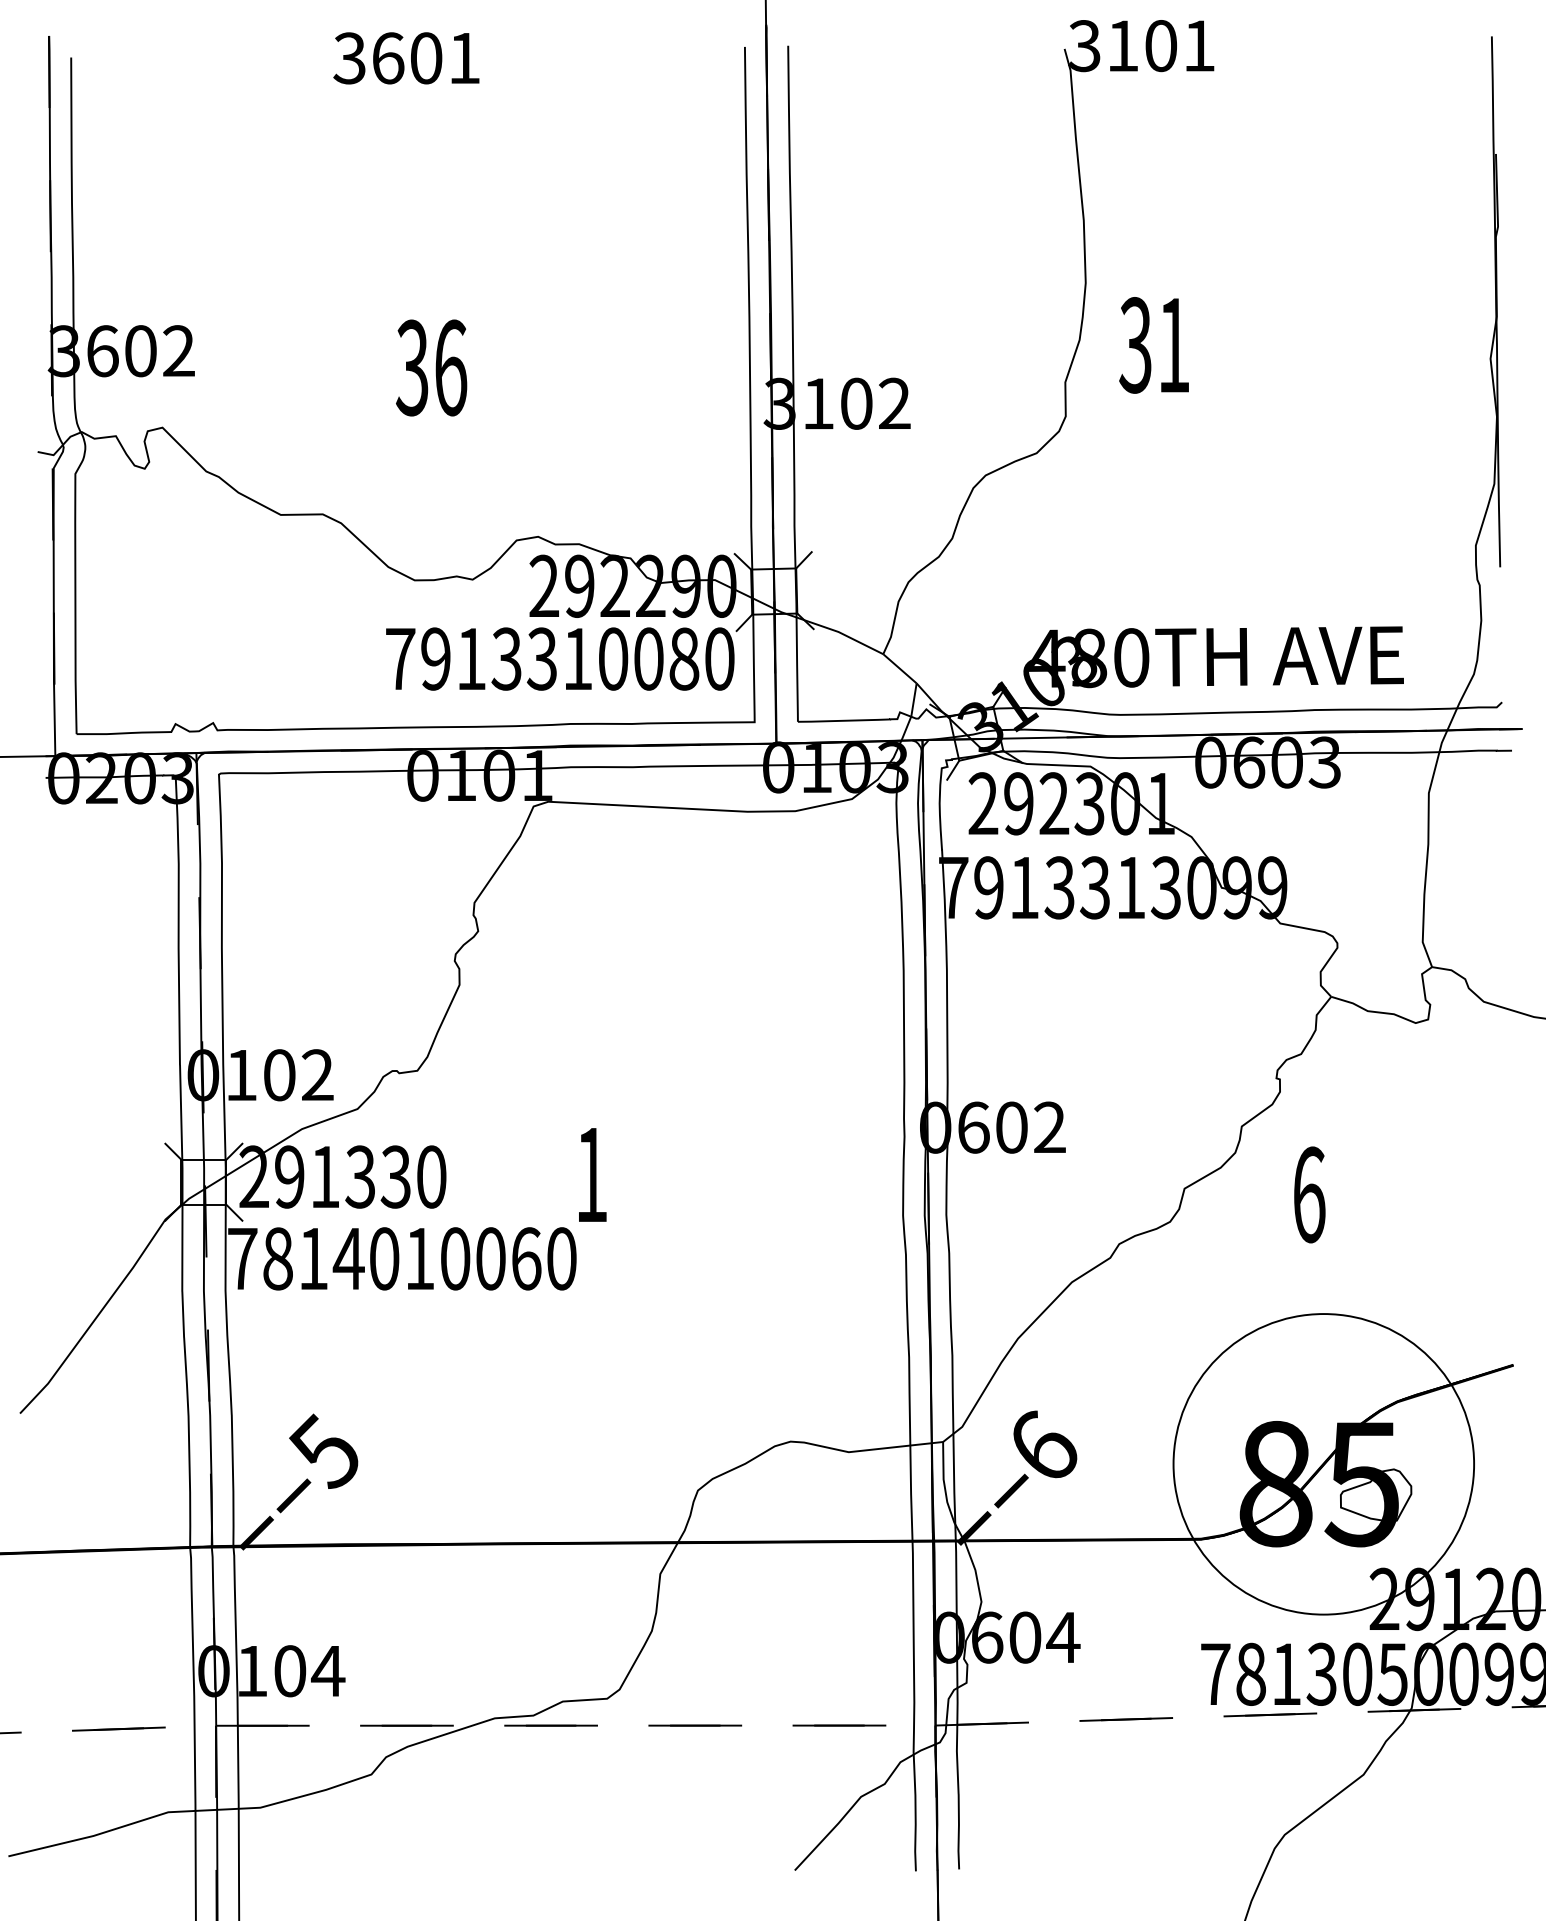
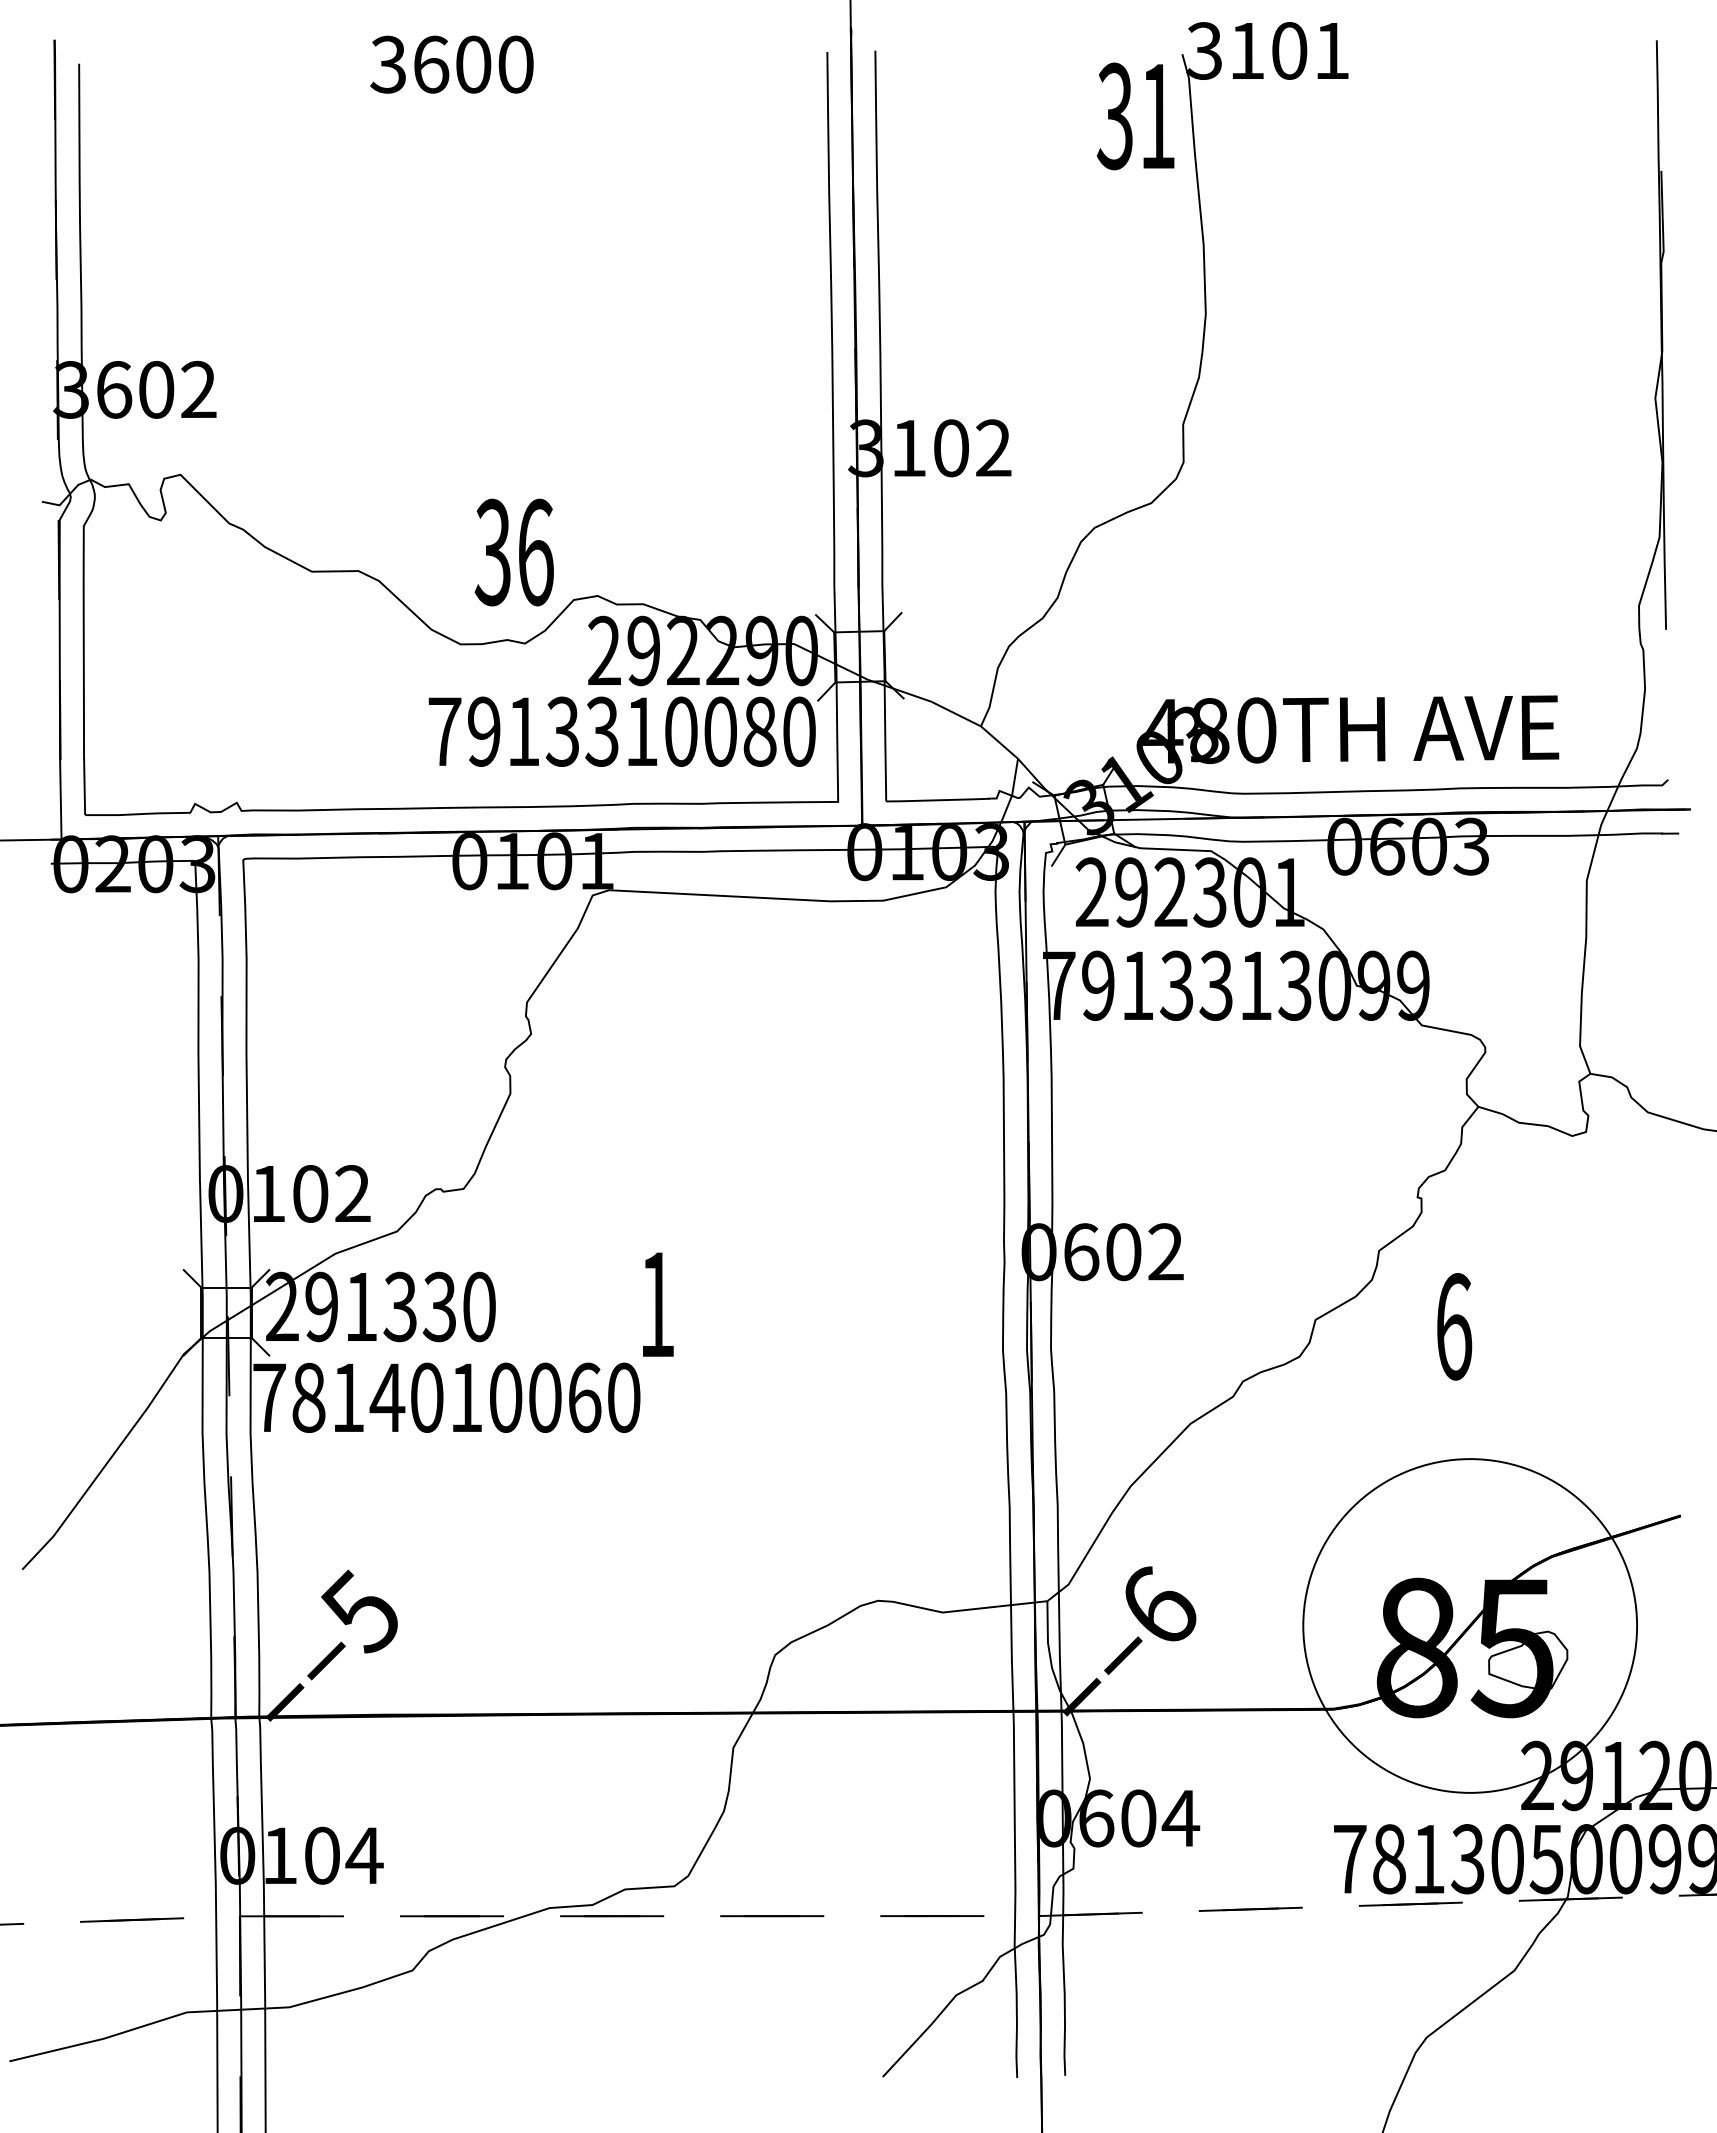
text: (464, 58) -> (515, 64), 3601 -> 3600
text: (1153, 345) -> (1135, 116), moved
text: (430, 367) -> (513, 552), moved

